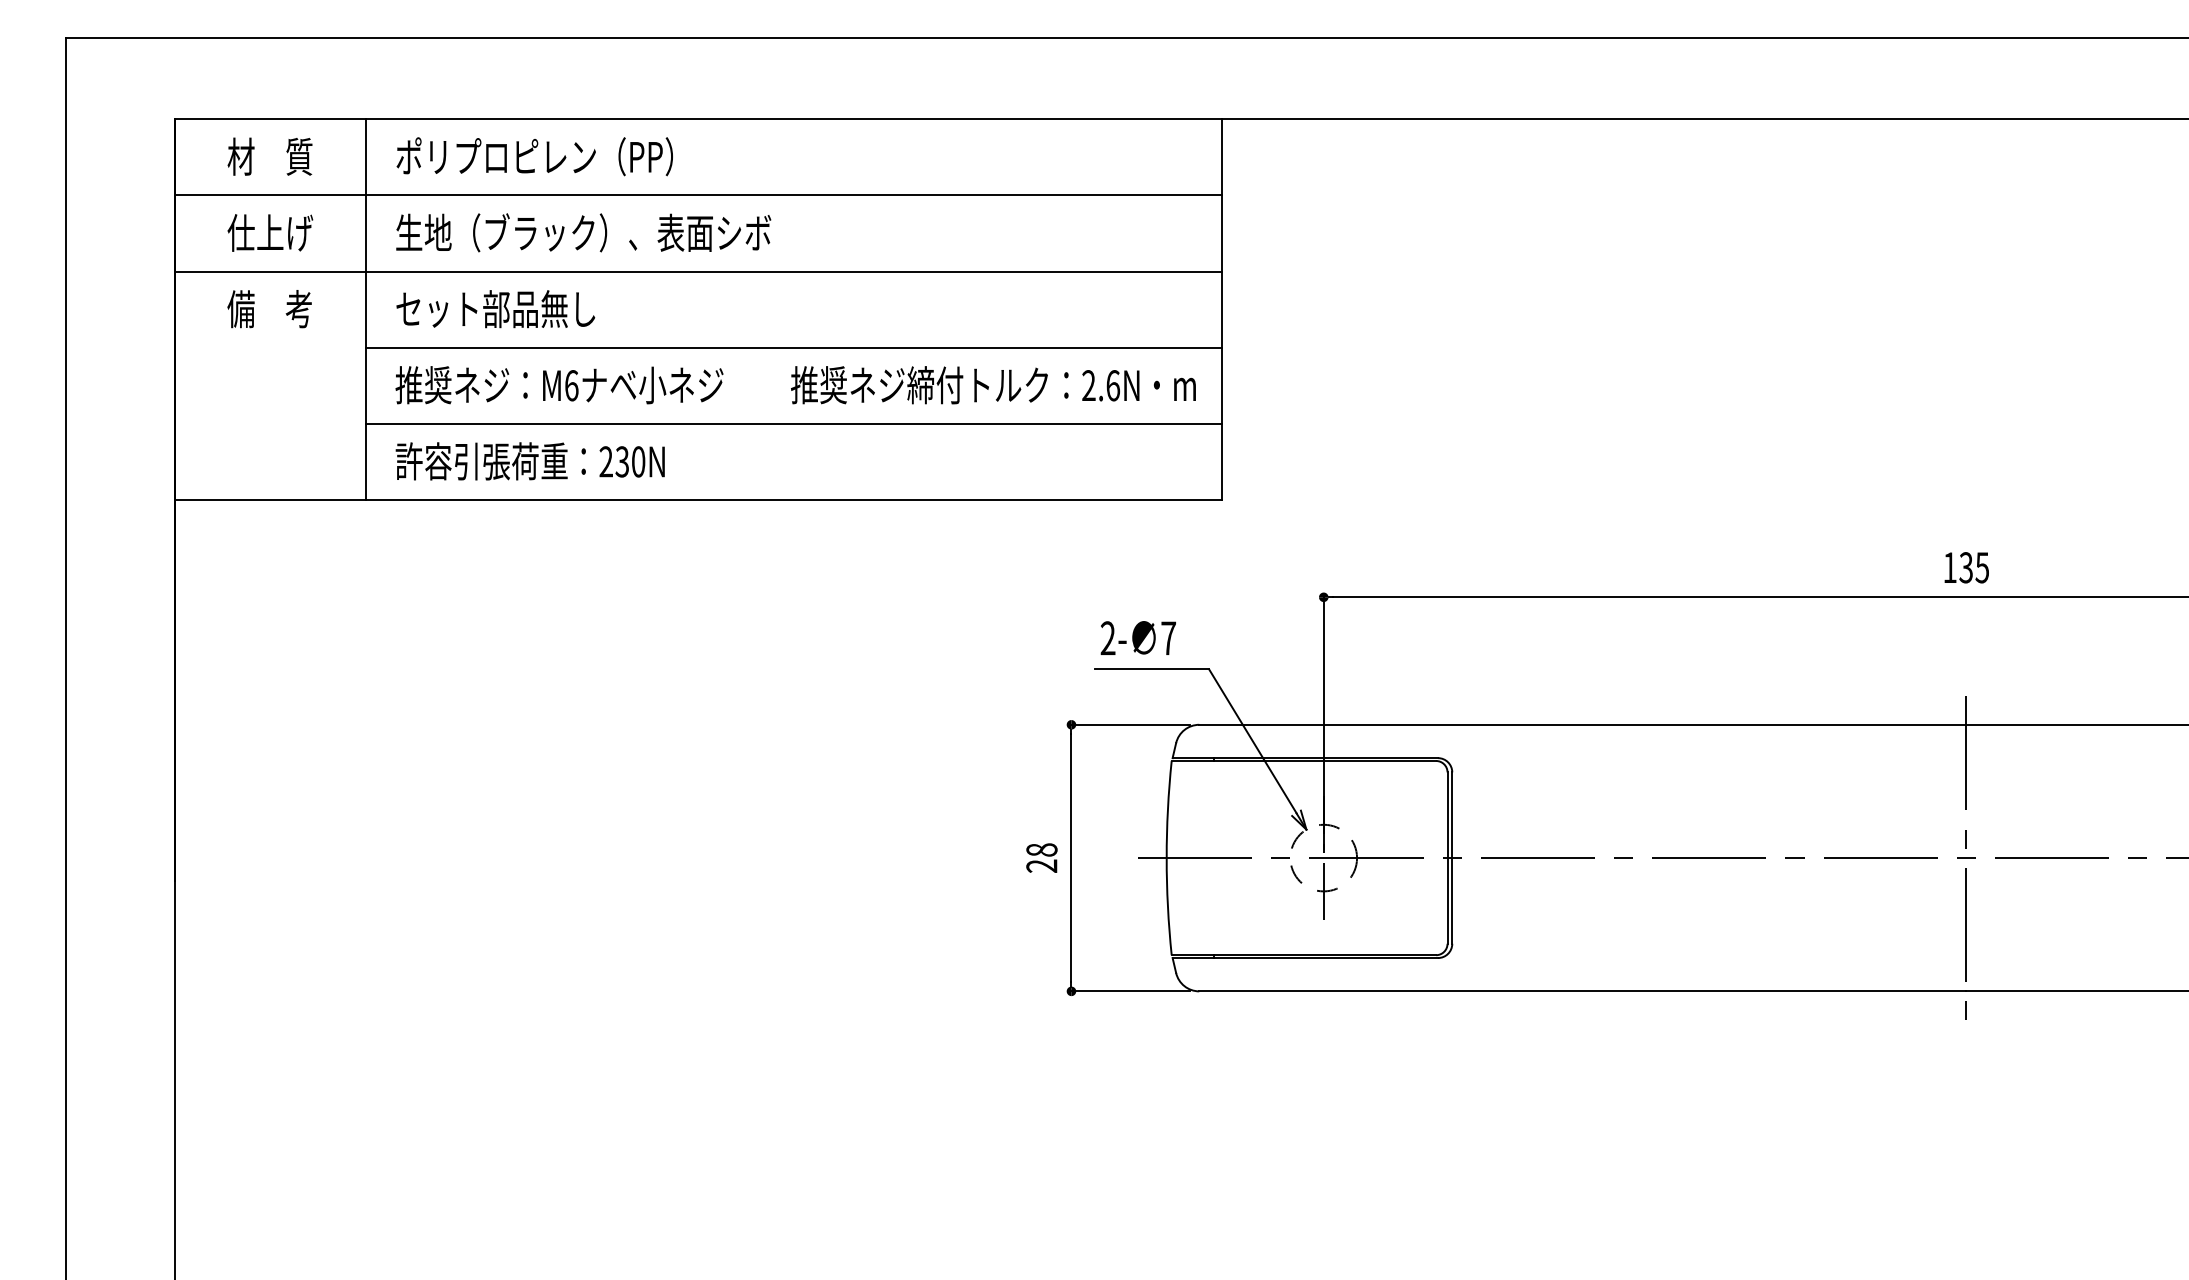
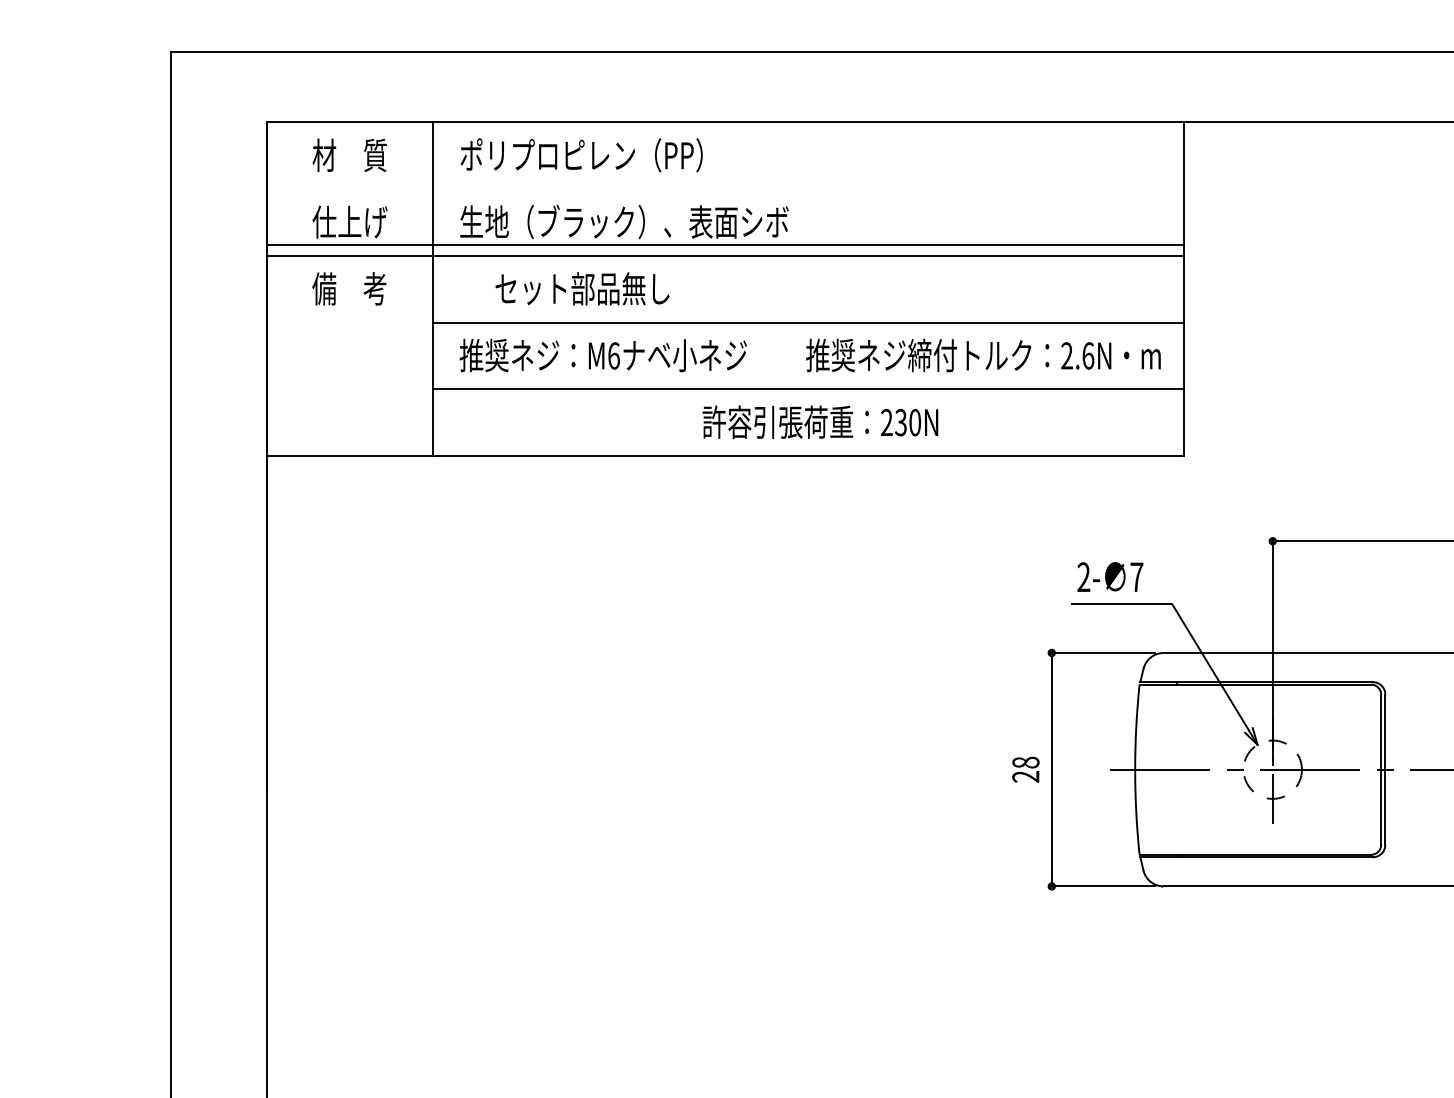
line: (698, 195) -> (725, 245), moved
text: (495, 309) -> (582, 289), moved
text: (529, 461) -> (819, 422), moved

